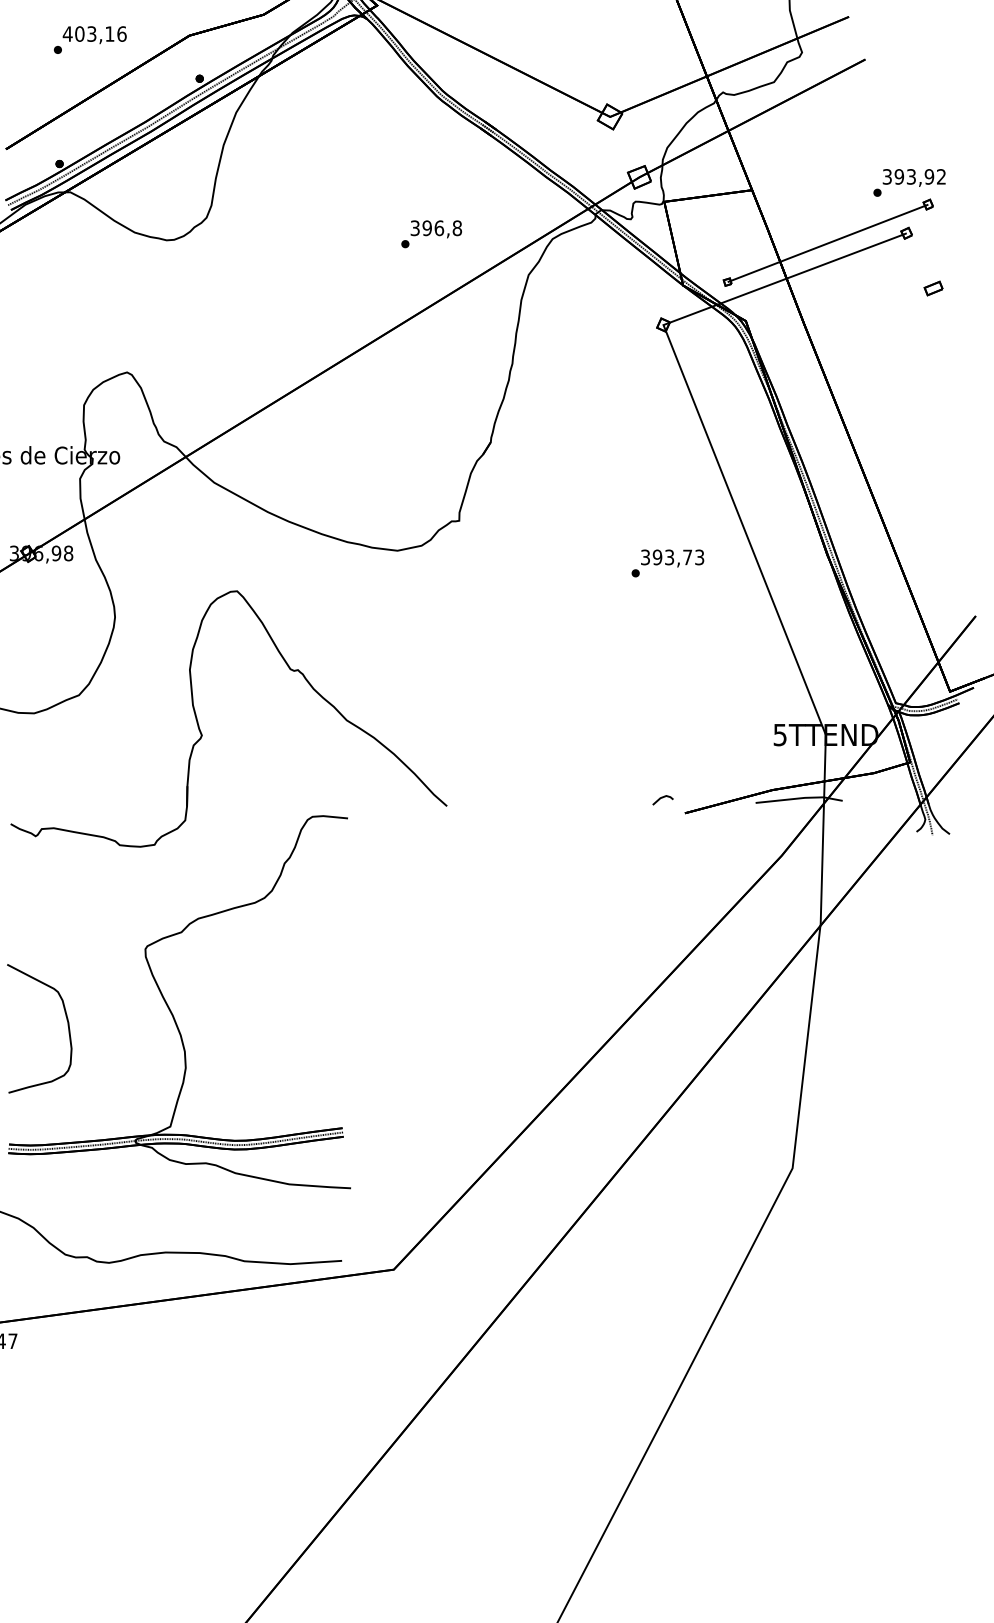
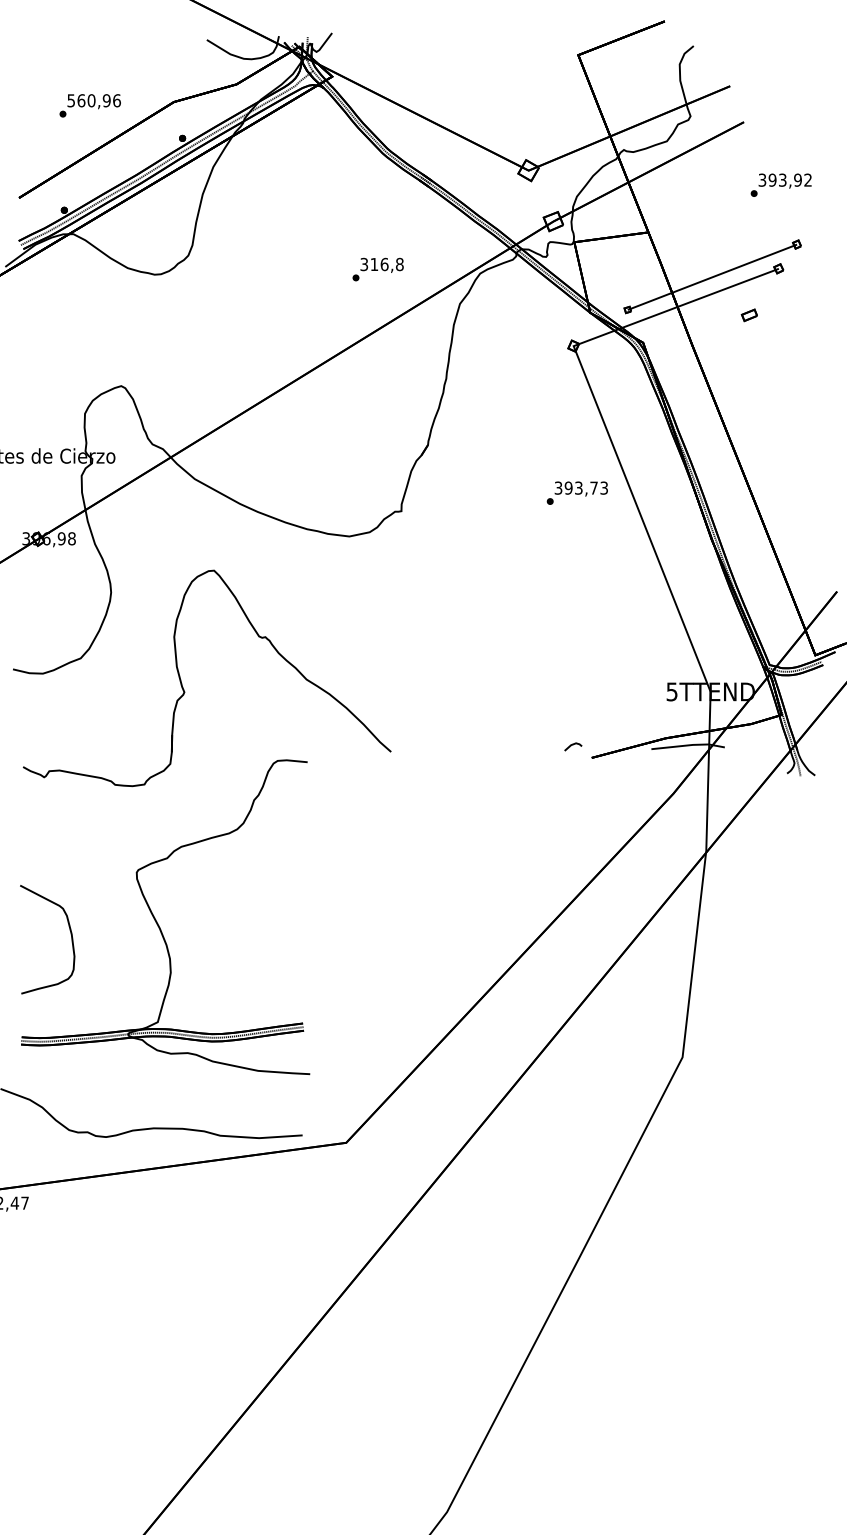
text: (88, 33) -> (88, 100), 403,16 -> 560,96
text: (908, 182) -> (780, 184), moved
text: (427, 228) -> (374, 264), 396,8 -> 316,8
part: (932, 288) -> (748, 315), moved
text: (666, 562) -> (576, 492), moved

